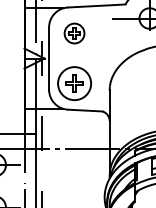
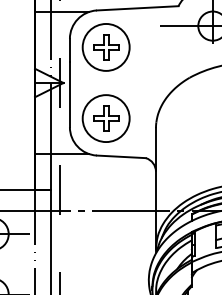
part: (74, 33) -> (105, 47), size x1.67

